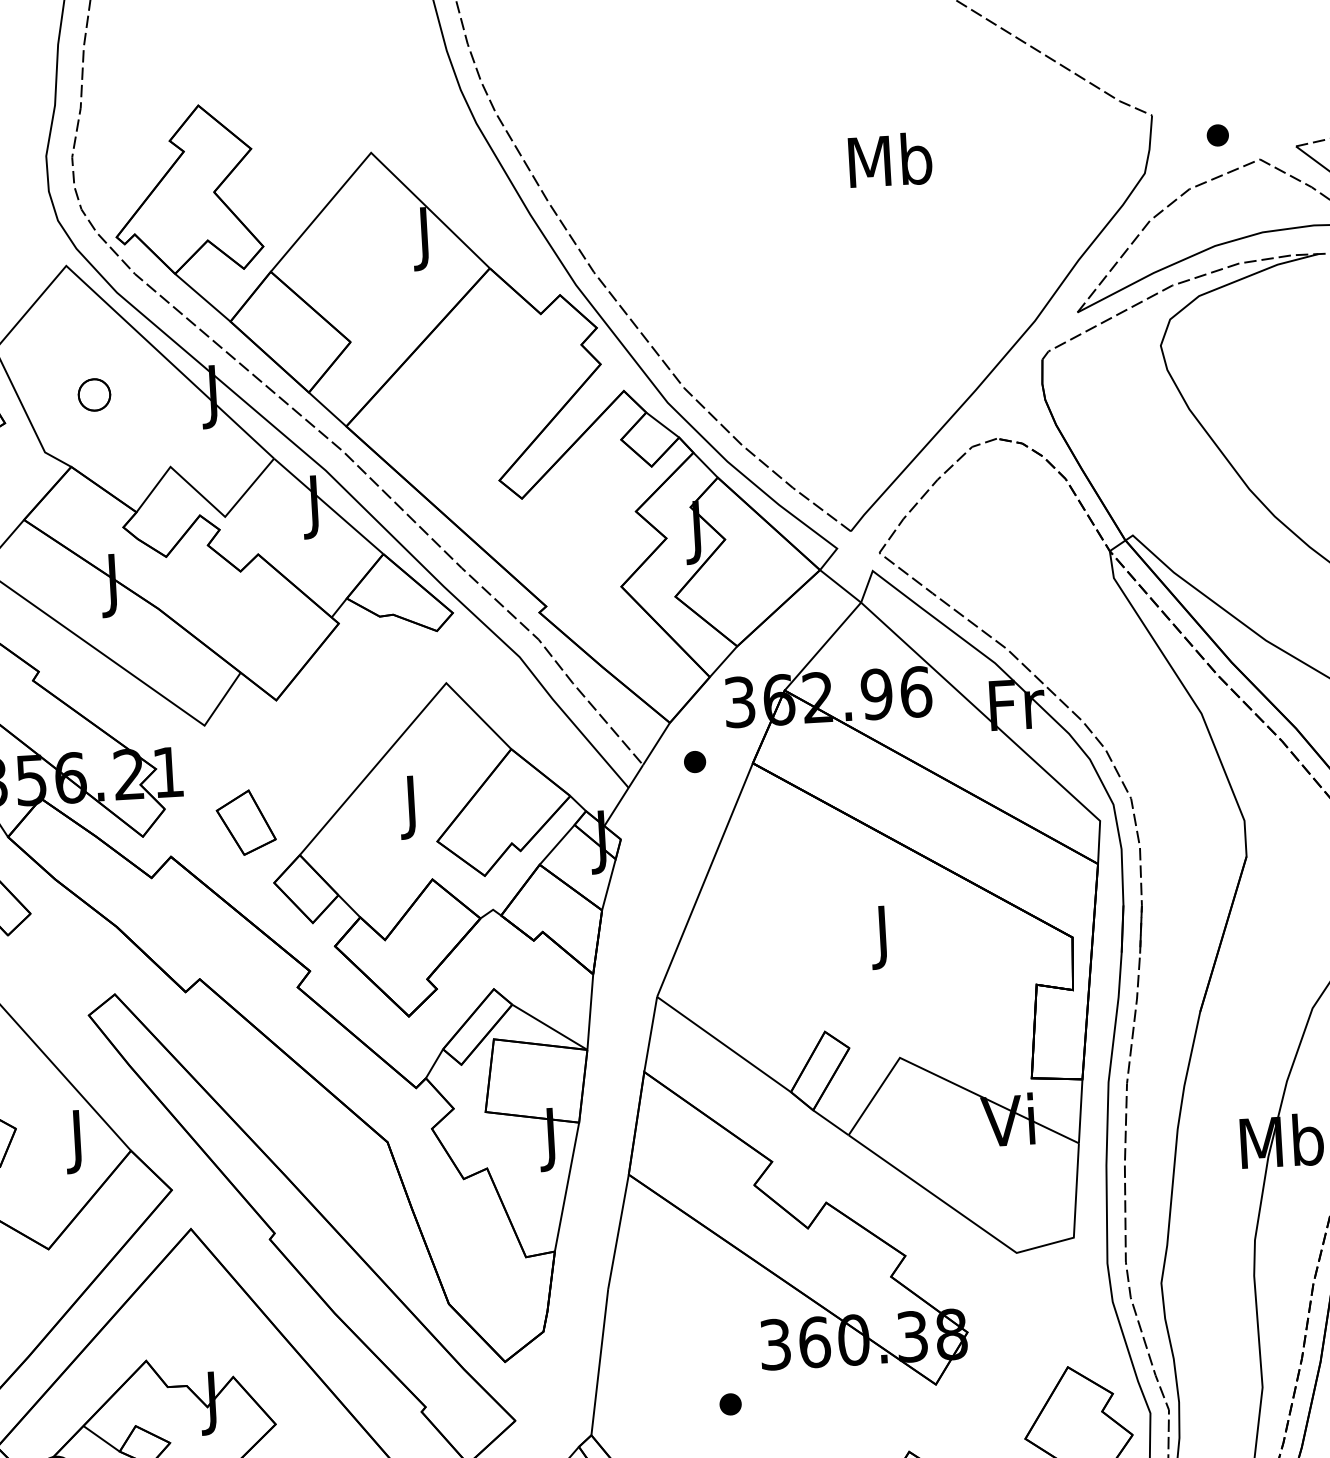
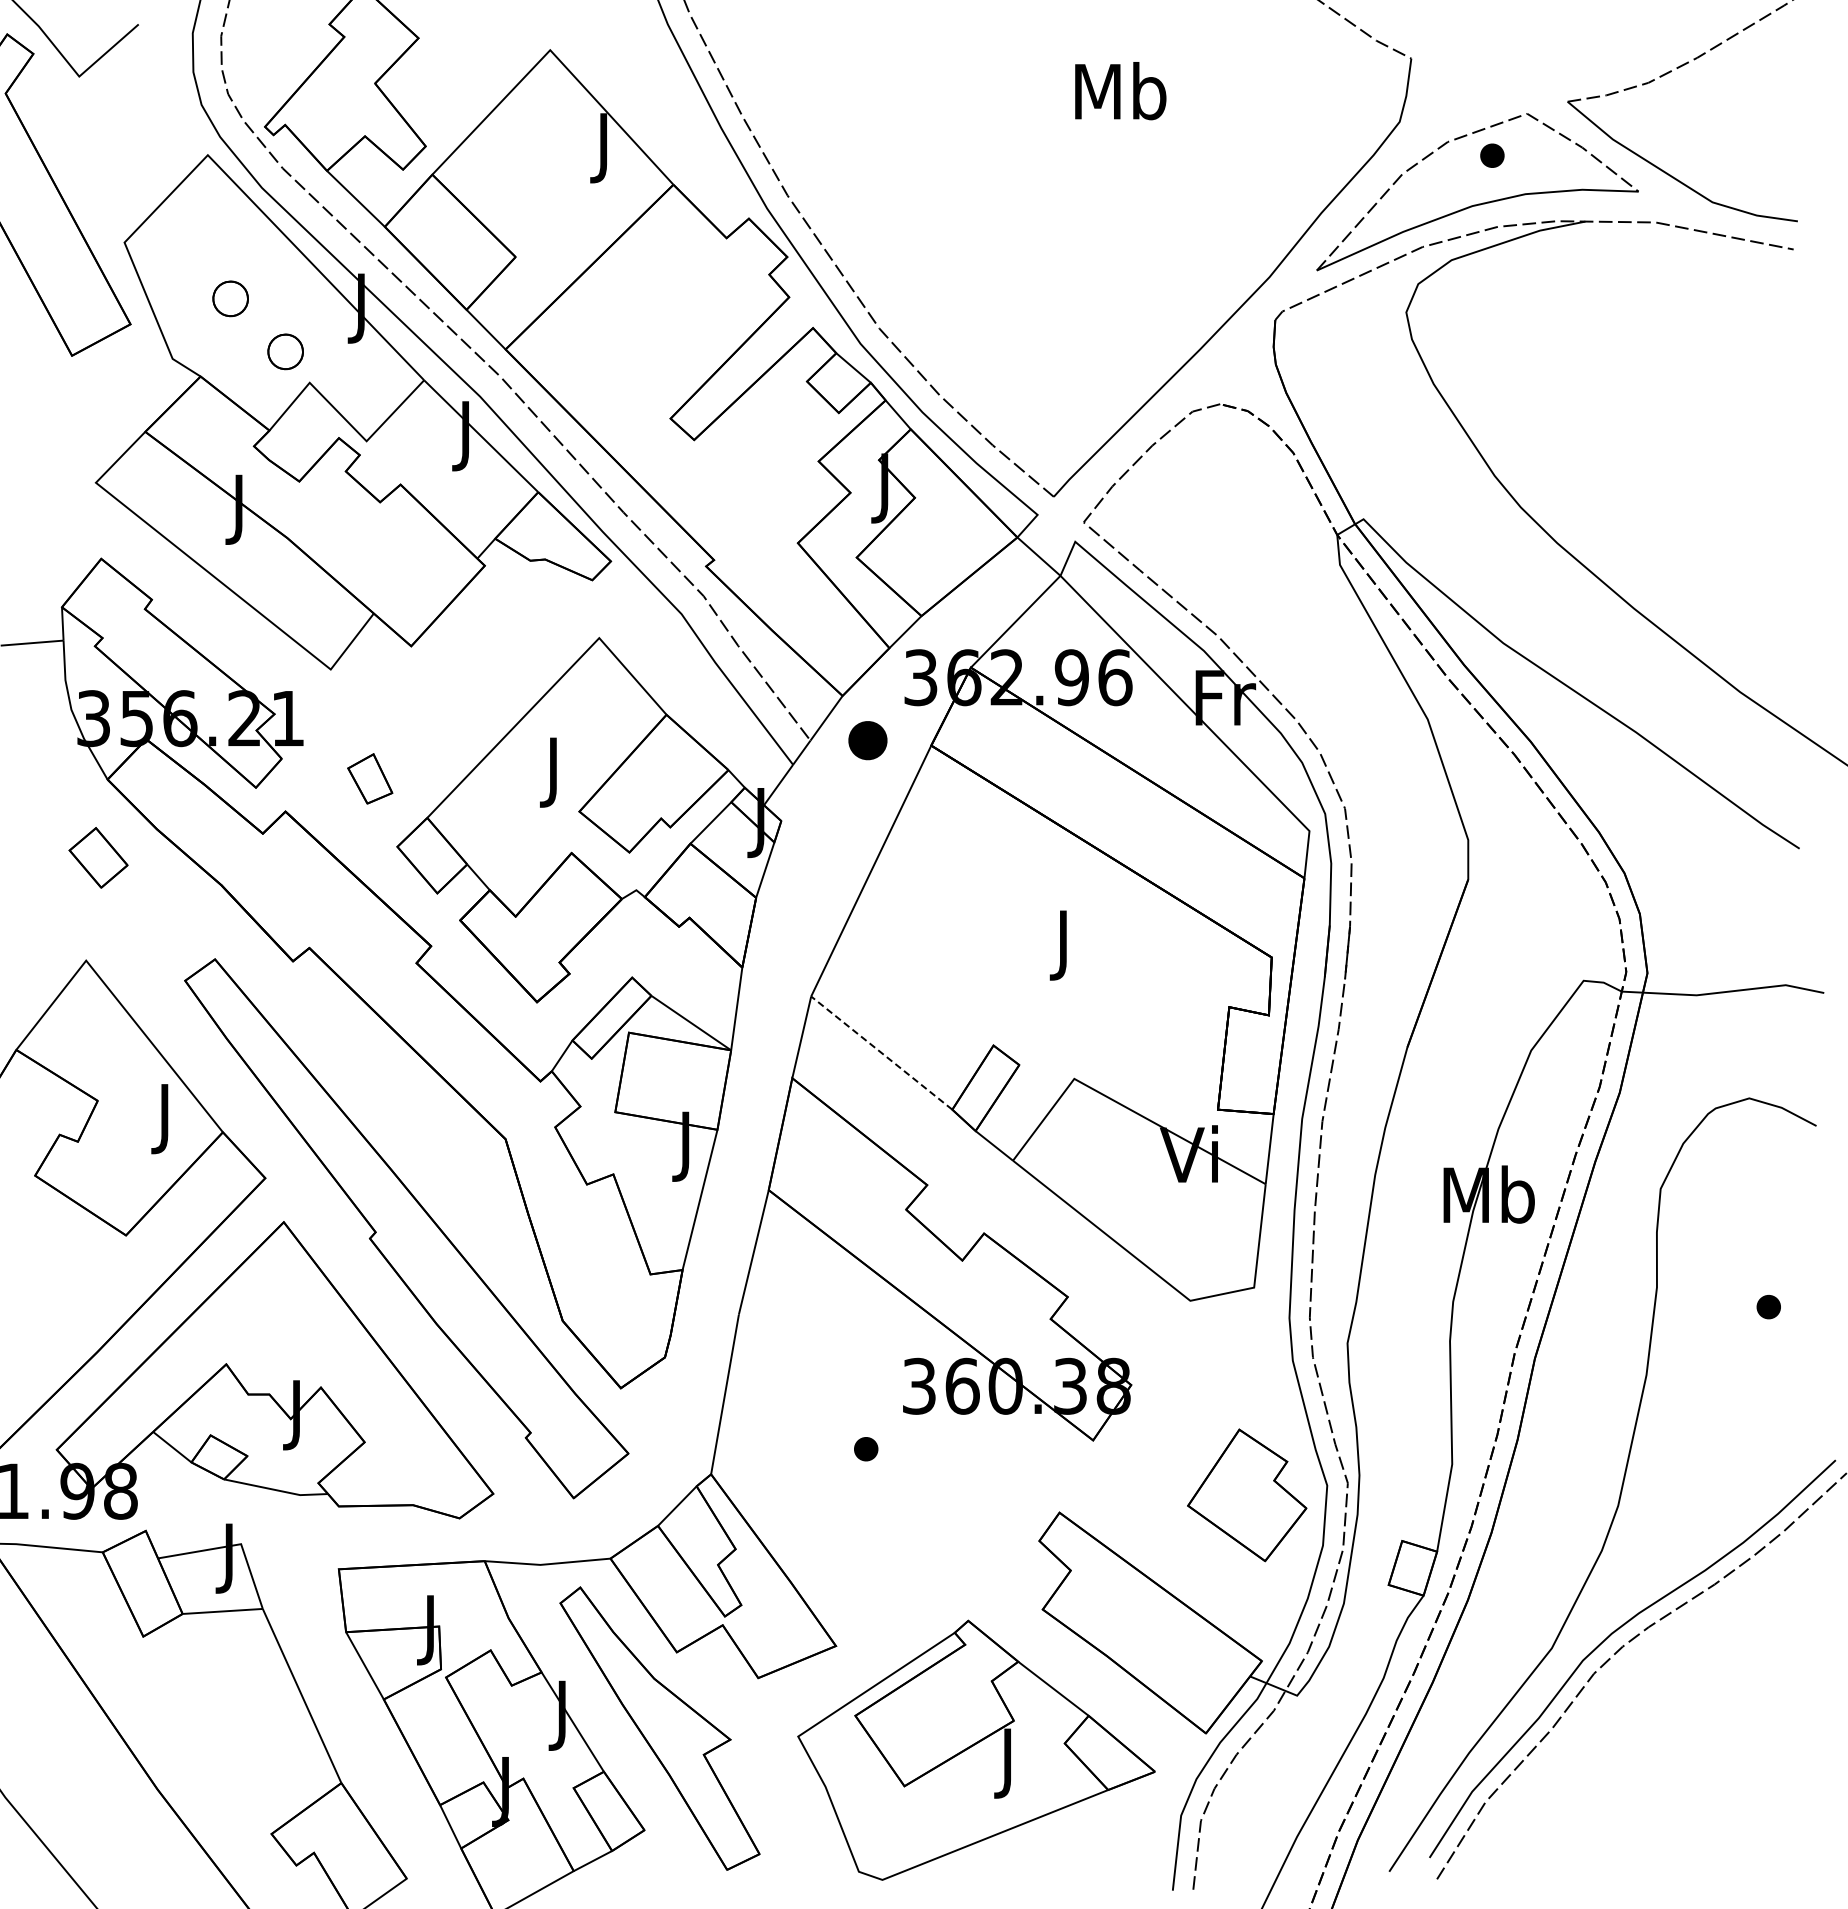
part: (1217, 135) -> (1492, 155), moved
part: (146, 439) -> (285, 351), added
part: (694, 761) -> (867, 740), size x1.6
part: (245, 822) -> (369, 778), size x0.7
line: (723, 1044) -> (881, 1052), solid -> dashed

